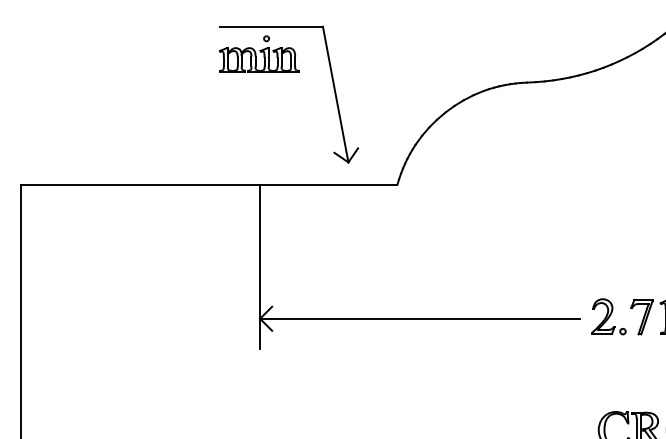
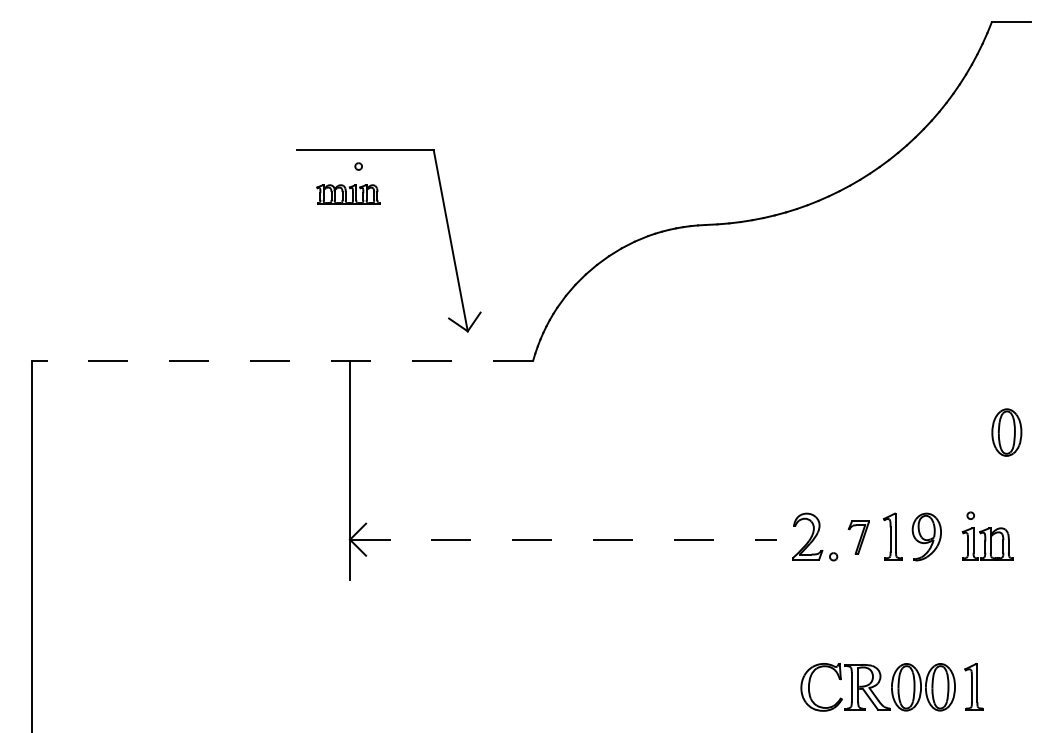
part: (258, 59) -> (348, 194), size x0.6
line: (209, 184) -> (282, 360), solid -> dashed
part: (641, 317) -> (858, 537), size x0.7
line: (420, 318) -> (563, 539), solid -> dashed

